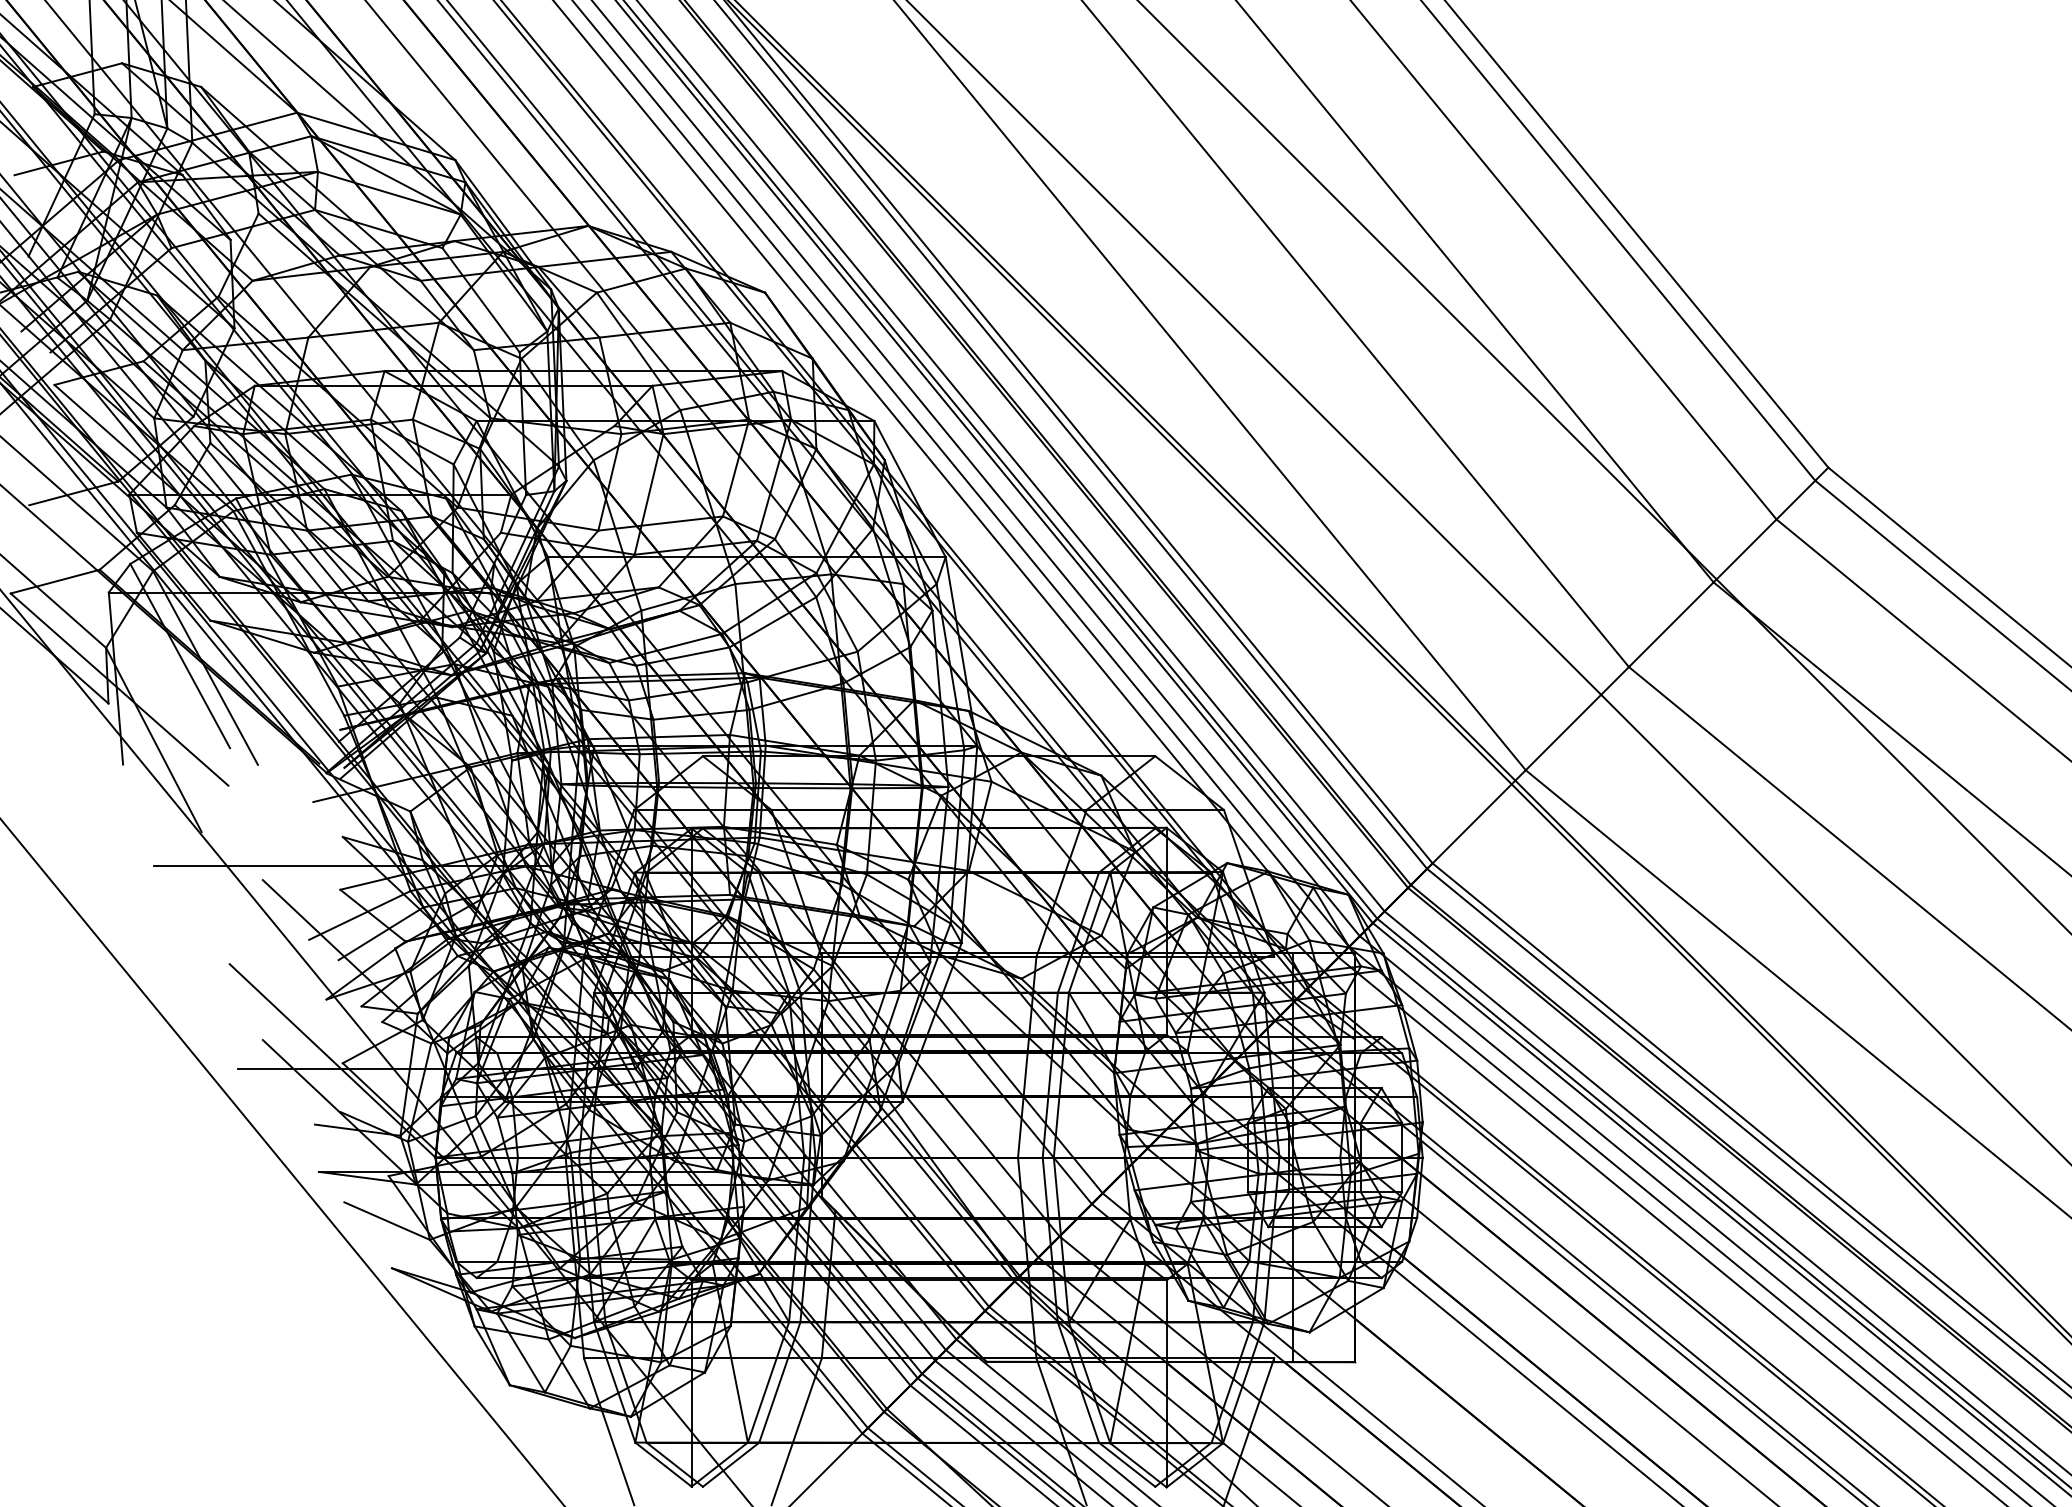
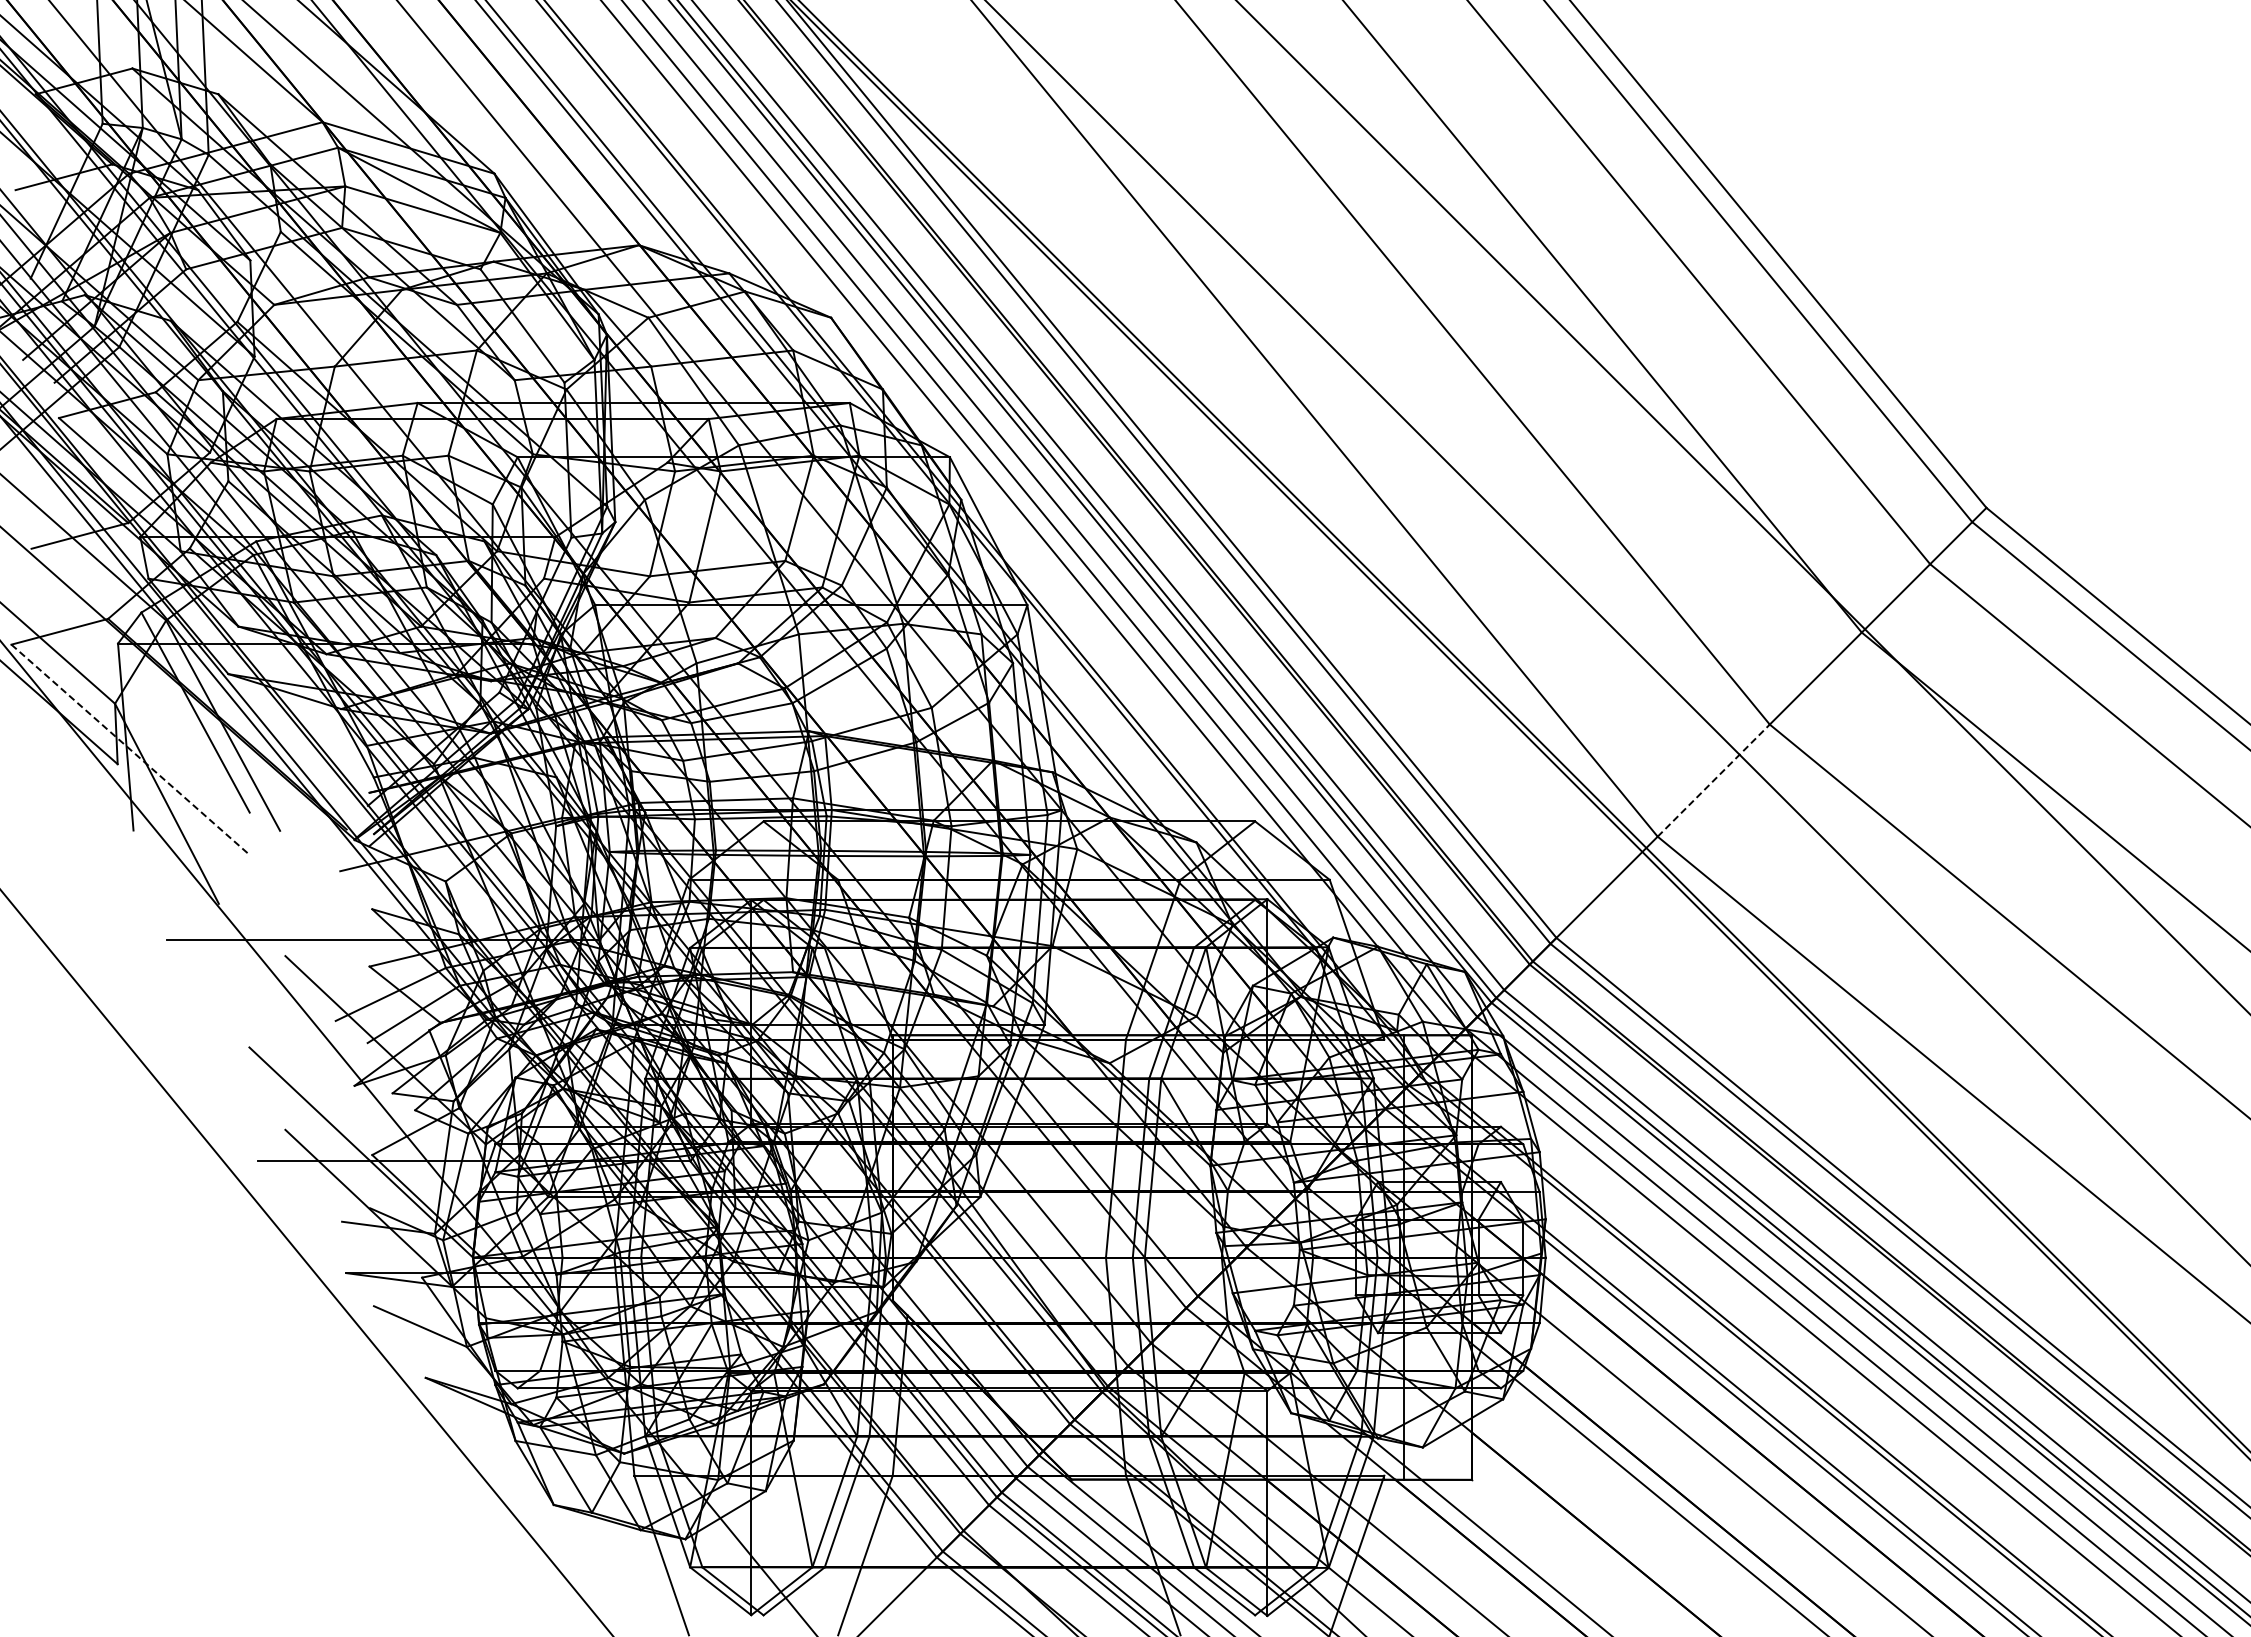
line: (119, 689) -> (129, 749), solid -> dashed
line: (1578, 718) -> (1714, 780), solid -> dashed

